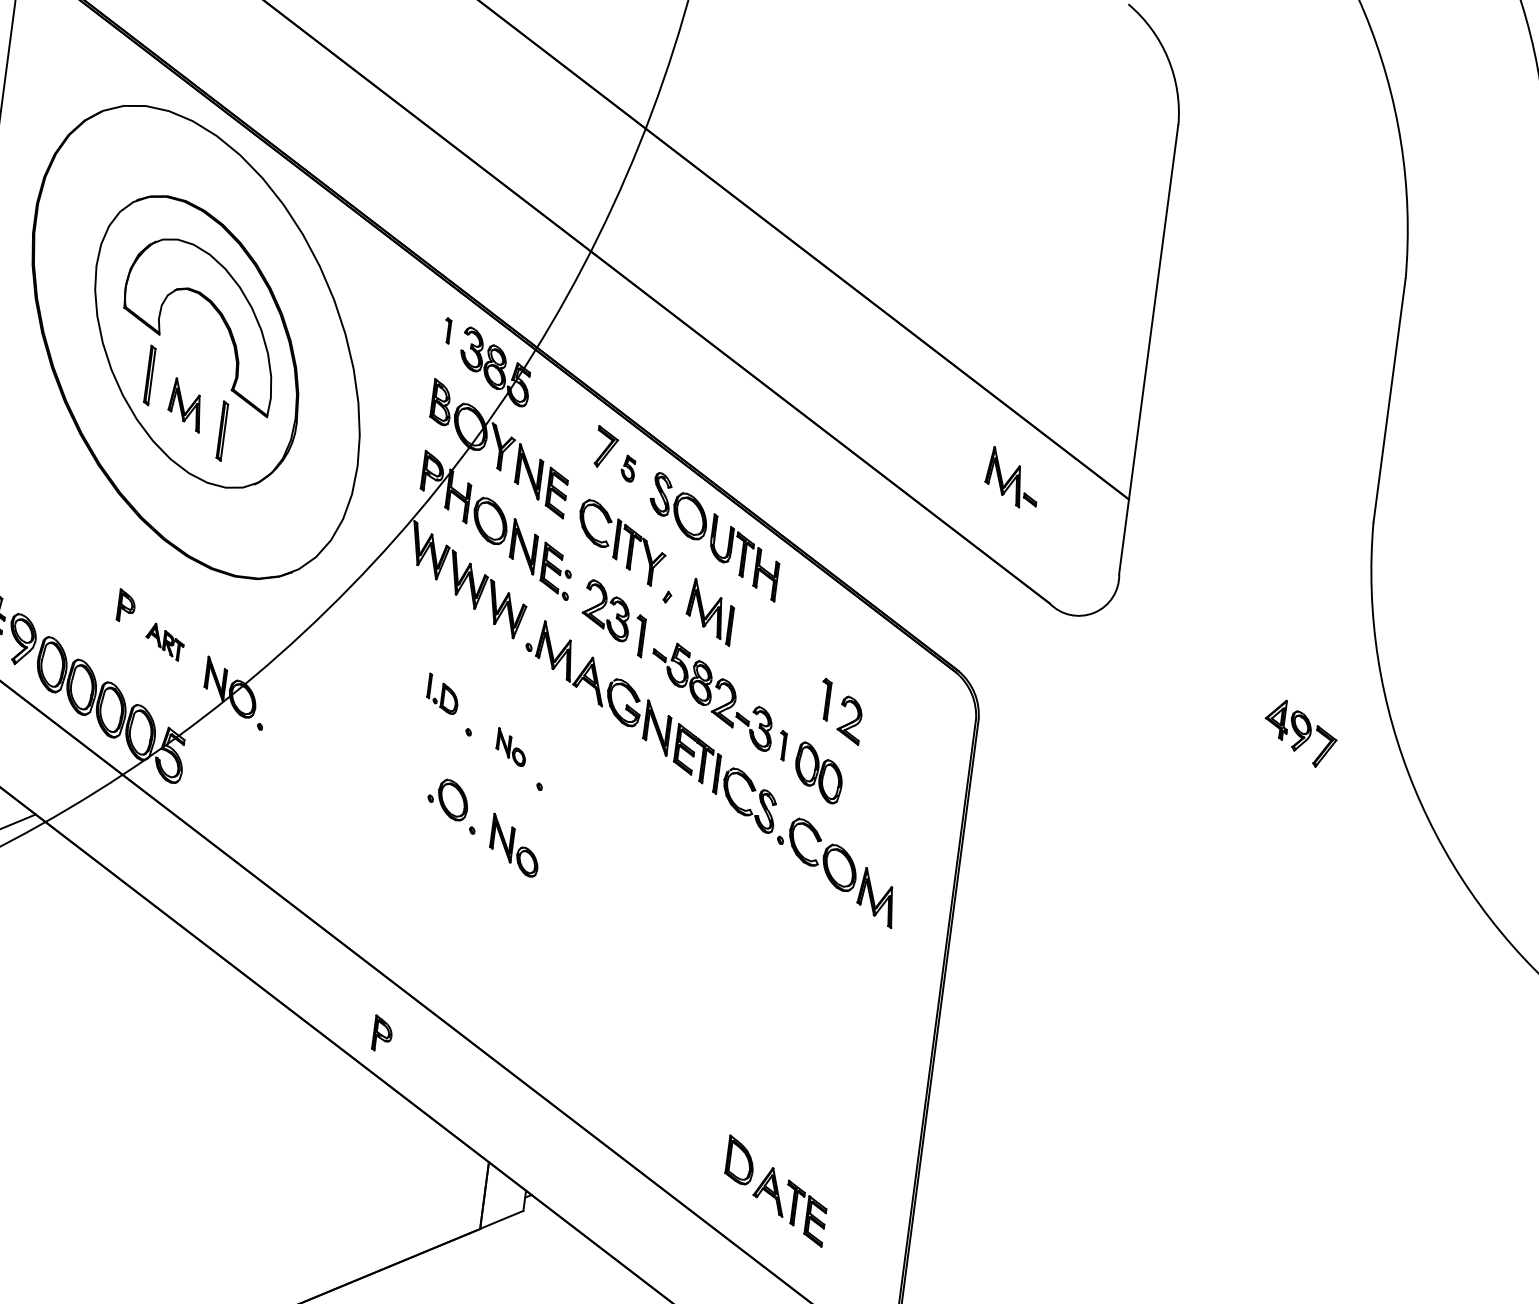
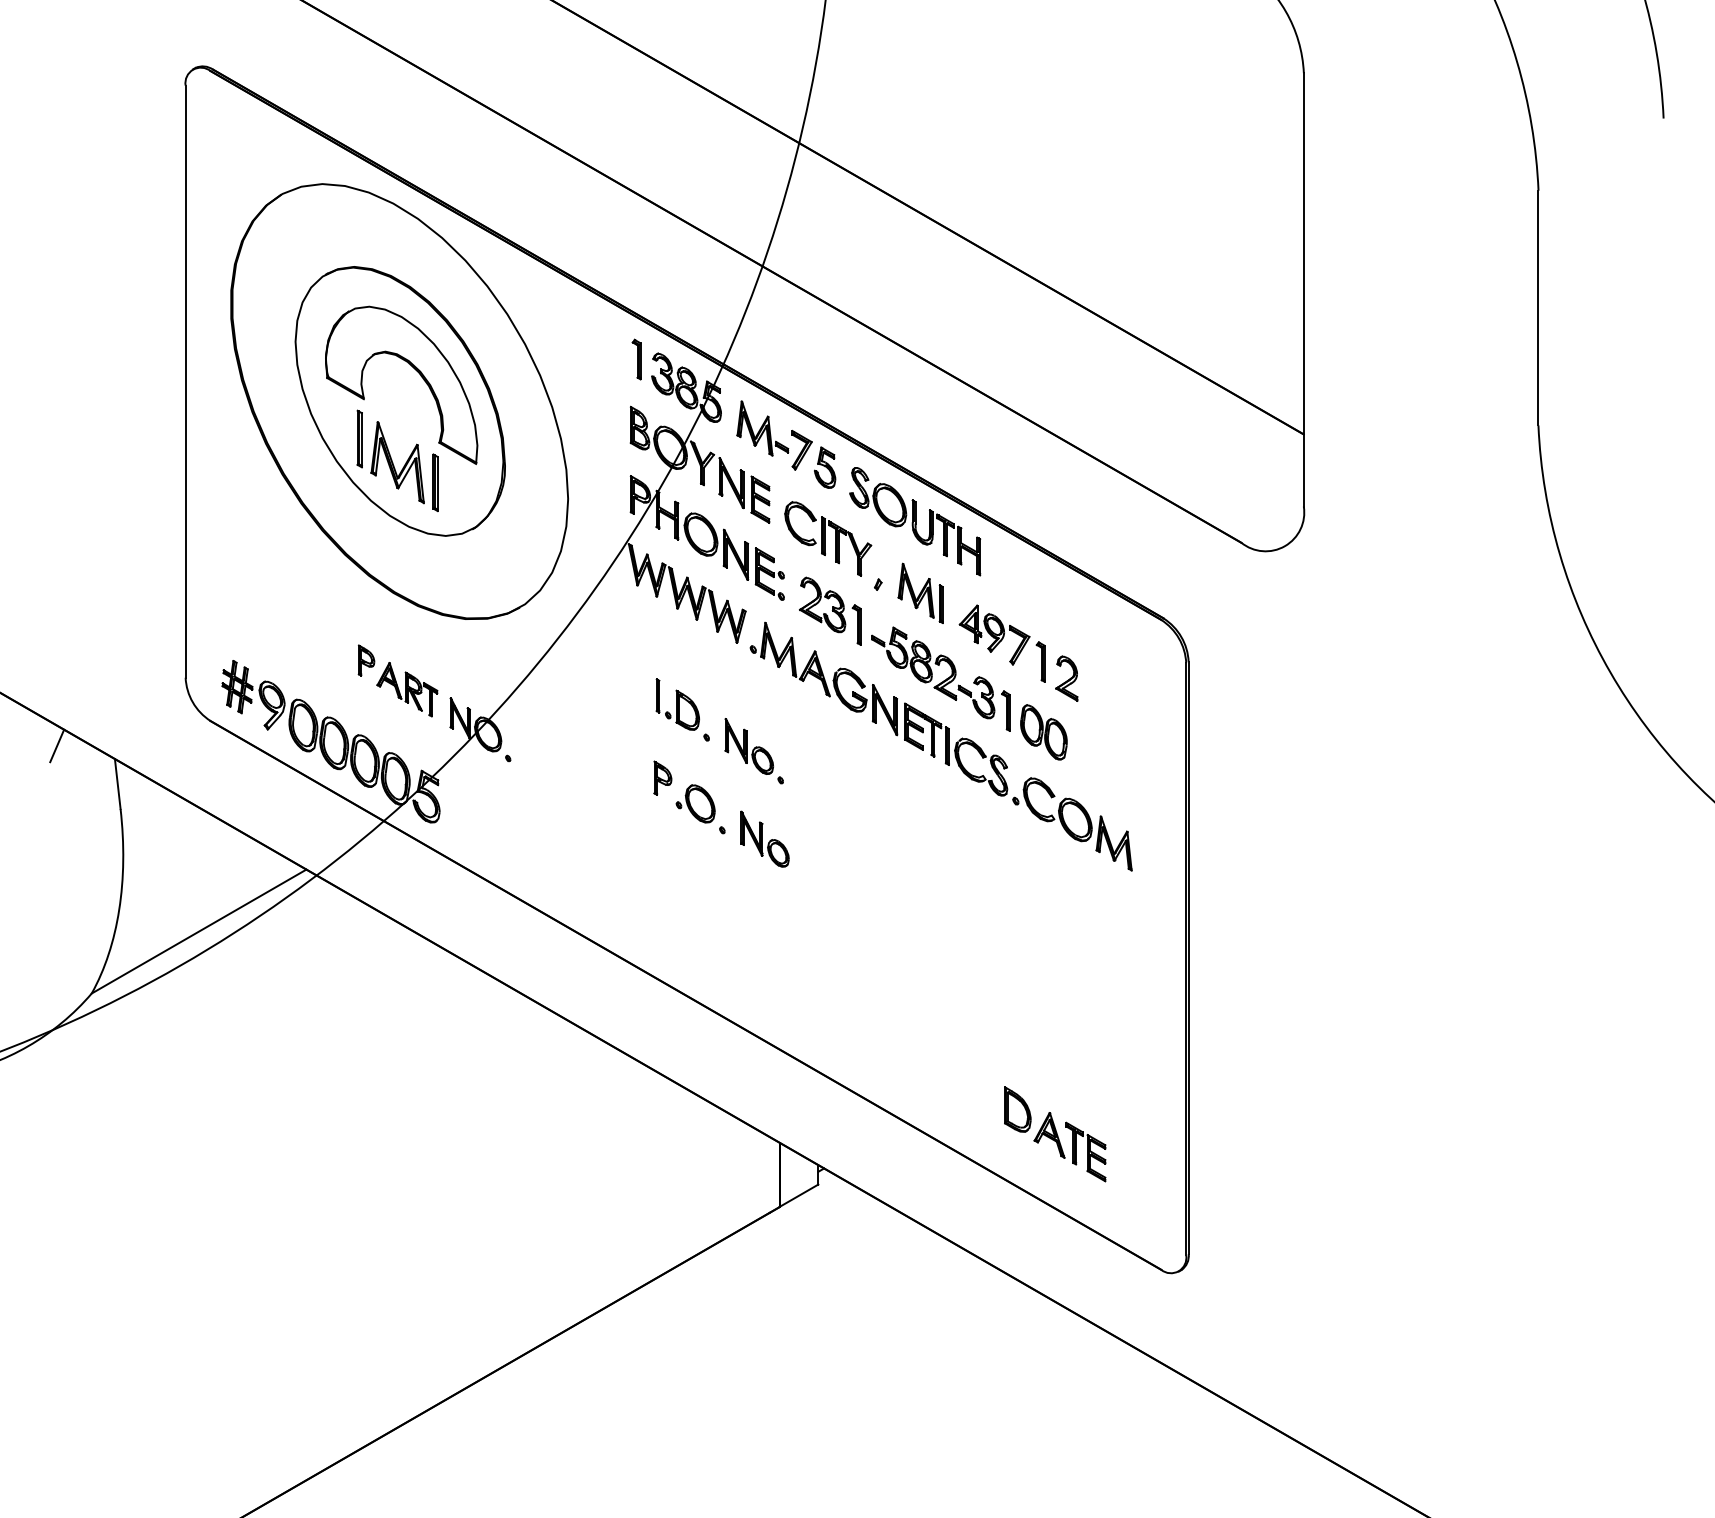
part: (447, 330) -> (636, 359), size x1.67
part: (185, 404) -> (397, 462), size x1.67
part: (628, 468) -> (825, 467), size x1.67
part: (1012, 477) -> (762, 428), moved
part: (165, 641) -> (407, 689), size x1.67
part: (442, 694) -> (677, 704), size x1.43
part: (1300, 733) -> (994, 634), moved
part: (782, 745) -> (1005, 710), size x1.43
part: (511, 747) -> (749, 746), size x1.67
part: (382, 1033) -> (662, 777), moved

